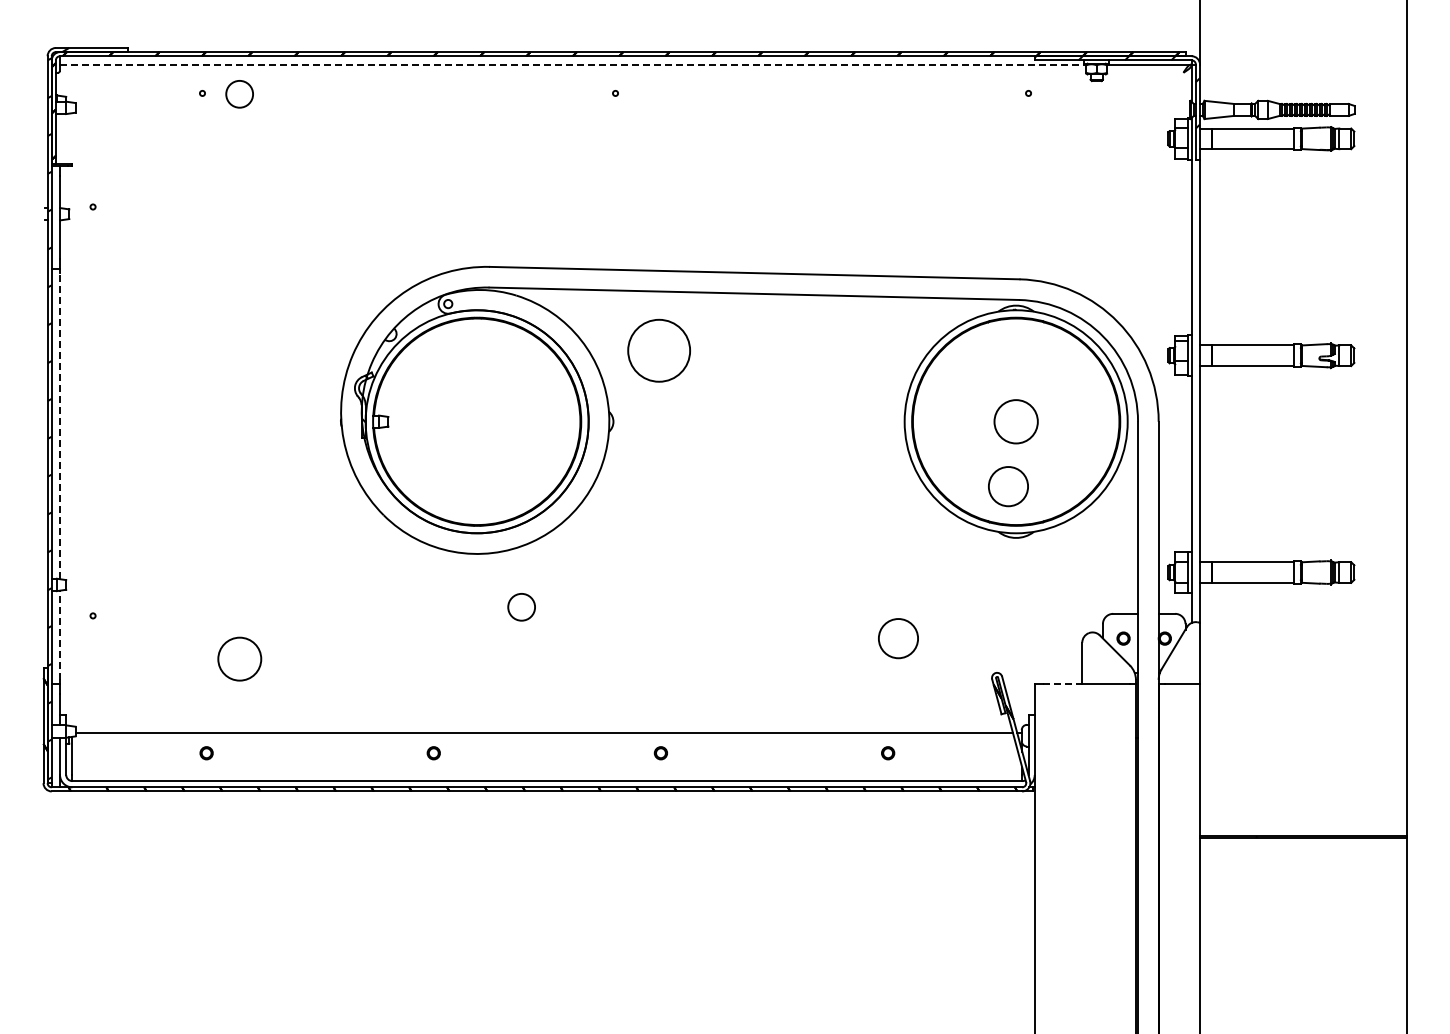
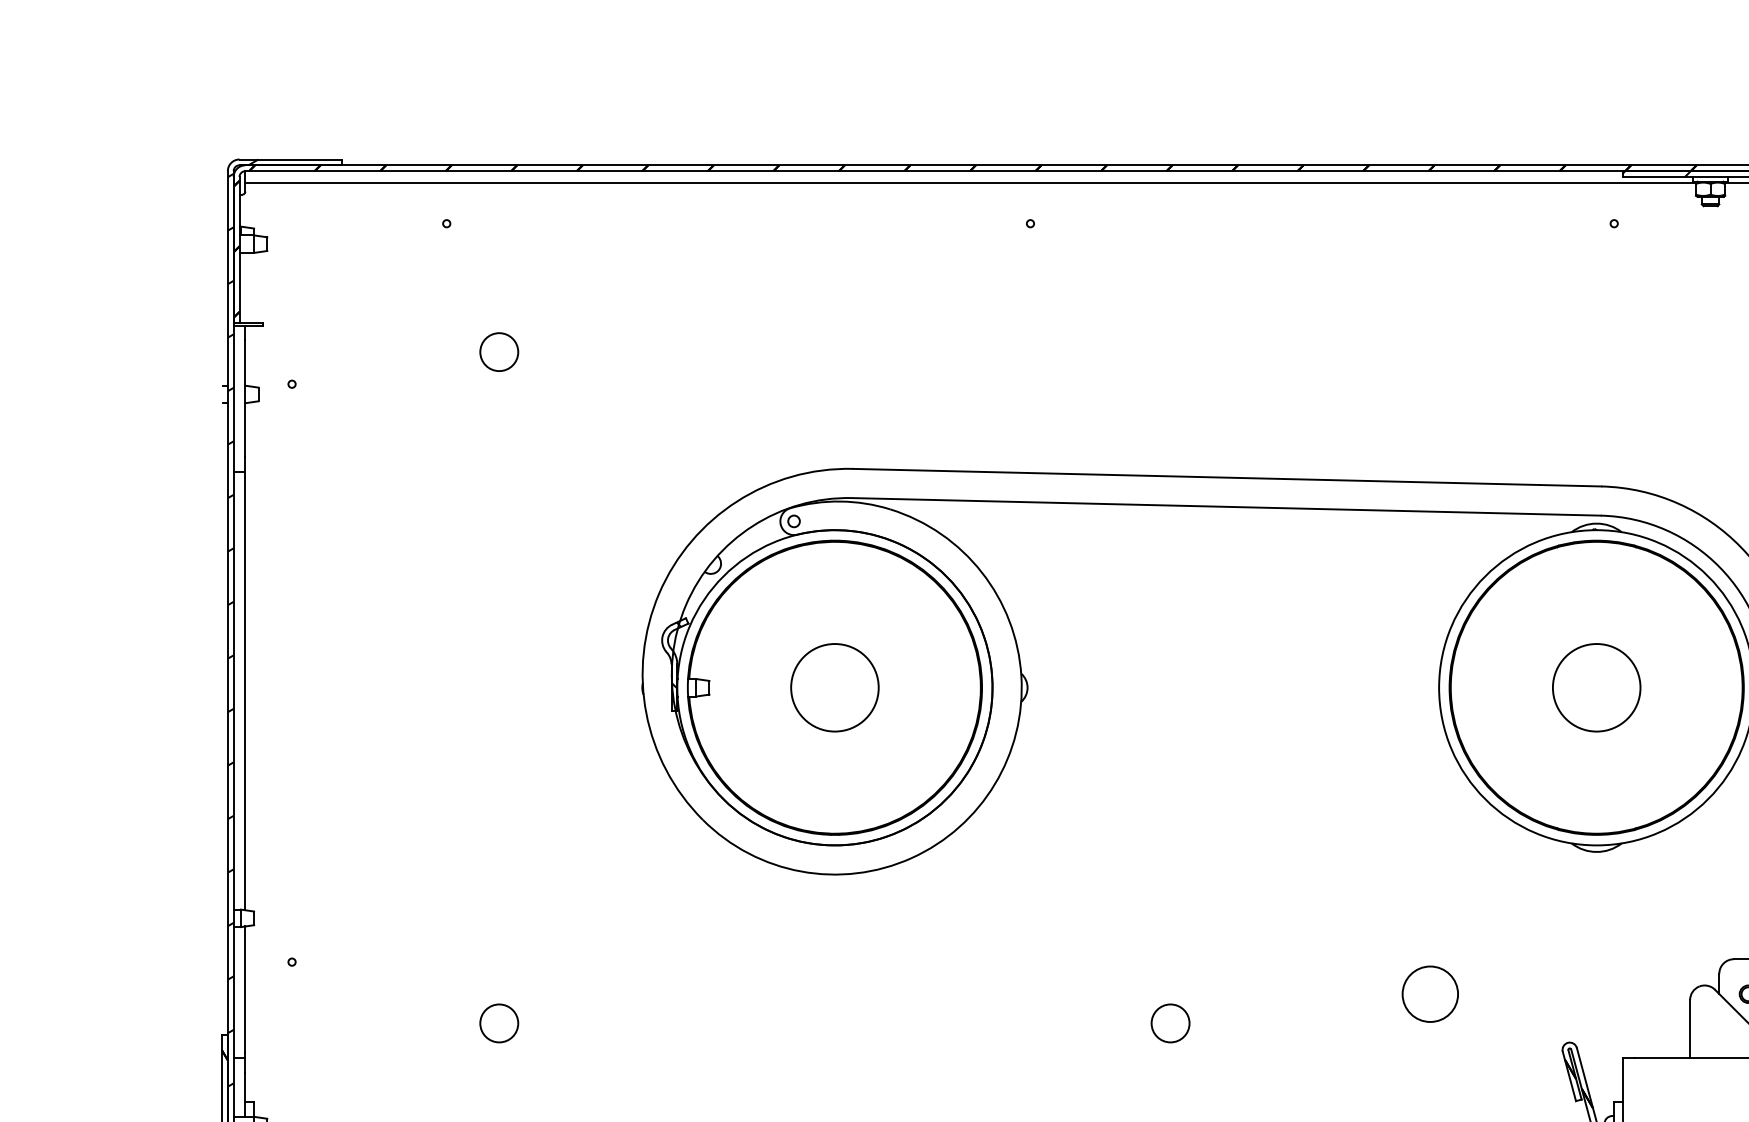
line: (573, 64) -> (971, 182), dashed -> solid
circle: (239, 94) -> (499, 352), moved
circle: (658, 350) -> (833, 687), moved
circle: (1016, 421) -> (1597, 687), size x1.43
line: (60, 425) -> (246, 693), dashed -> solid
circle: (1008, 486) -> (1585, 779), removed
circle: (521, 607) -> (1170, 1023), moved
line: (60, 635) -> (246, 989), dashed -> solid
circle: (239, 659) -> (499, 1023), size x0.62
line: (1062, 684) -> (1662, 1059), dashed -> solid

